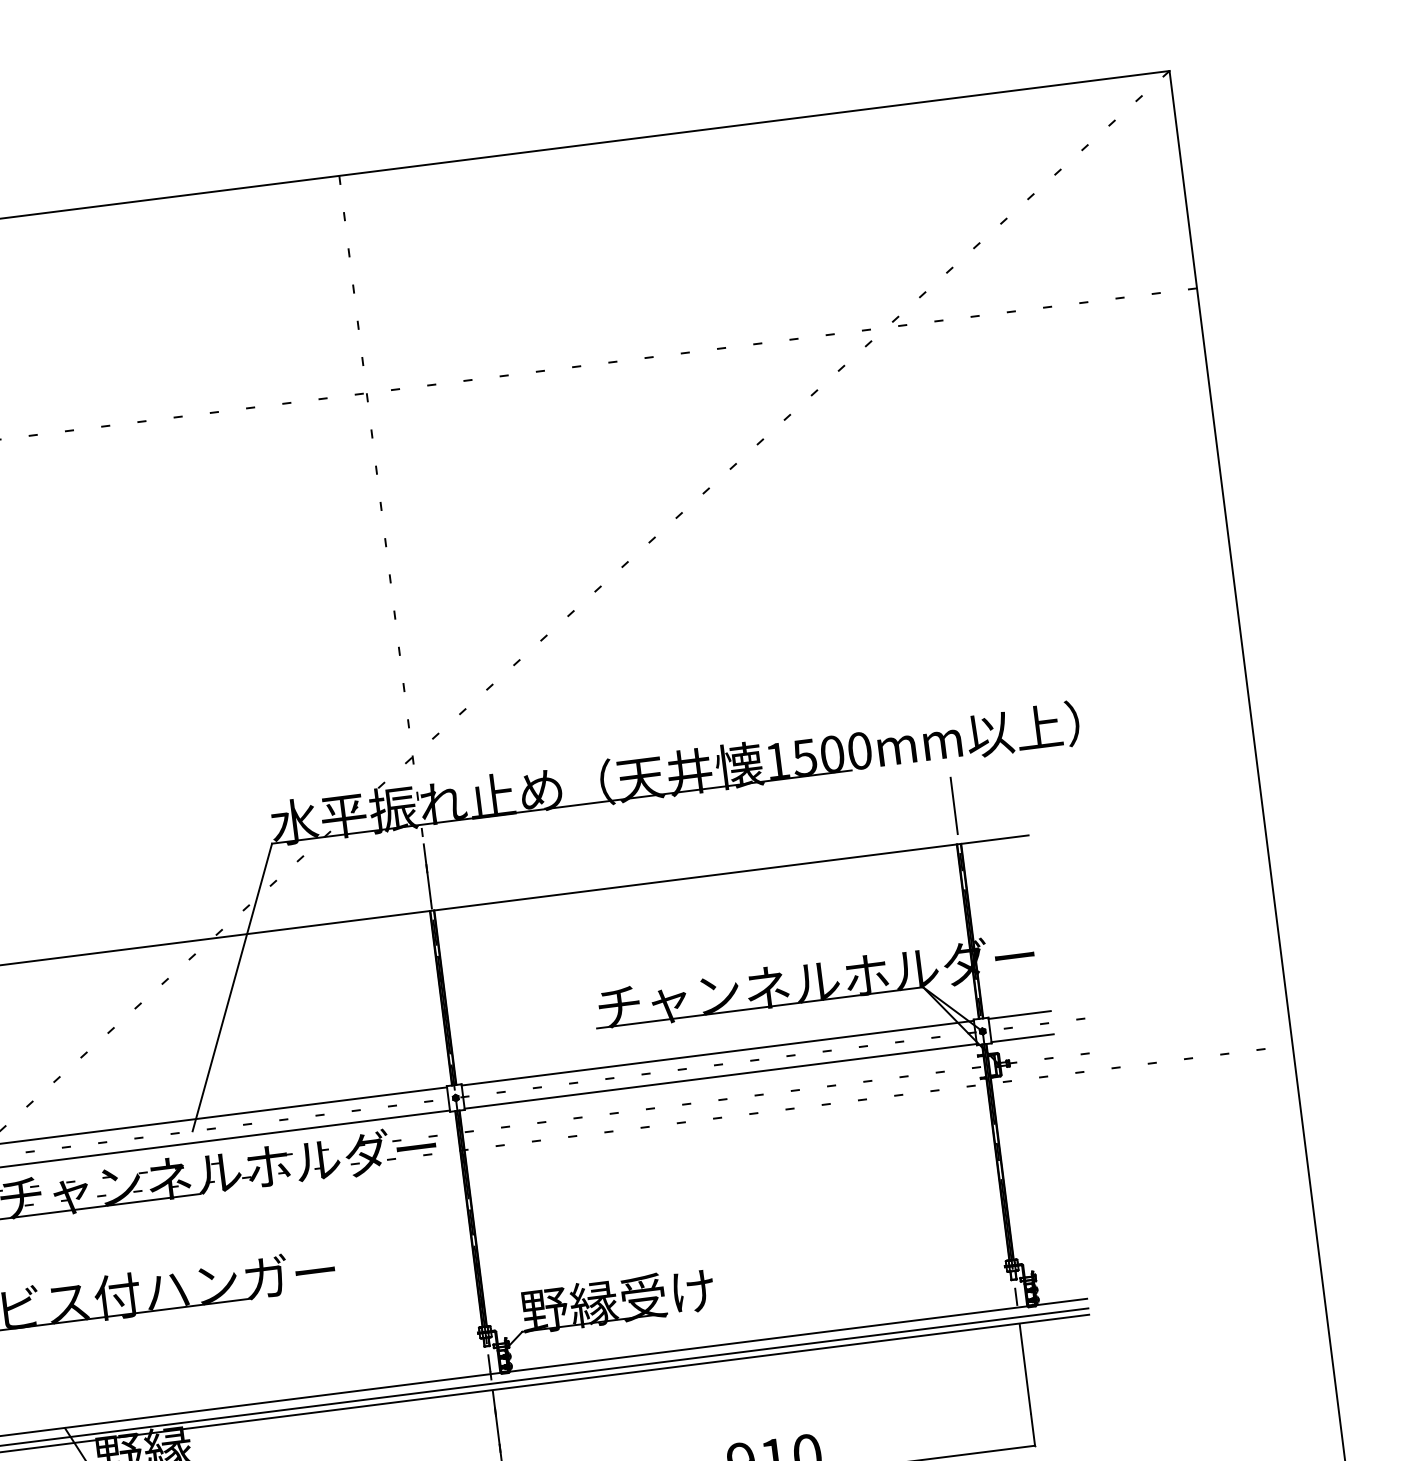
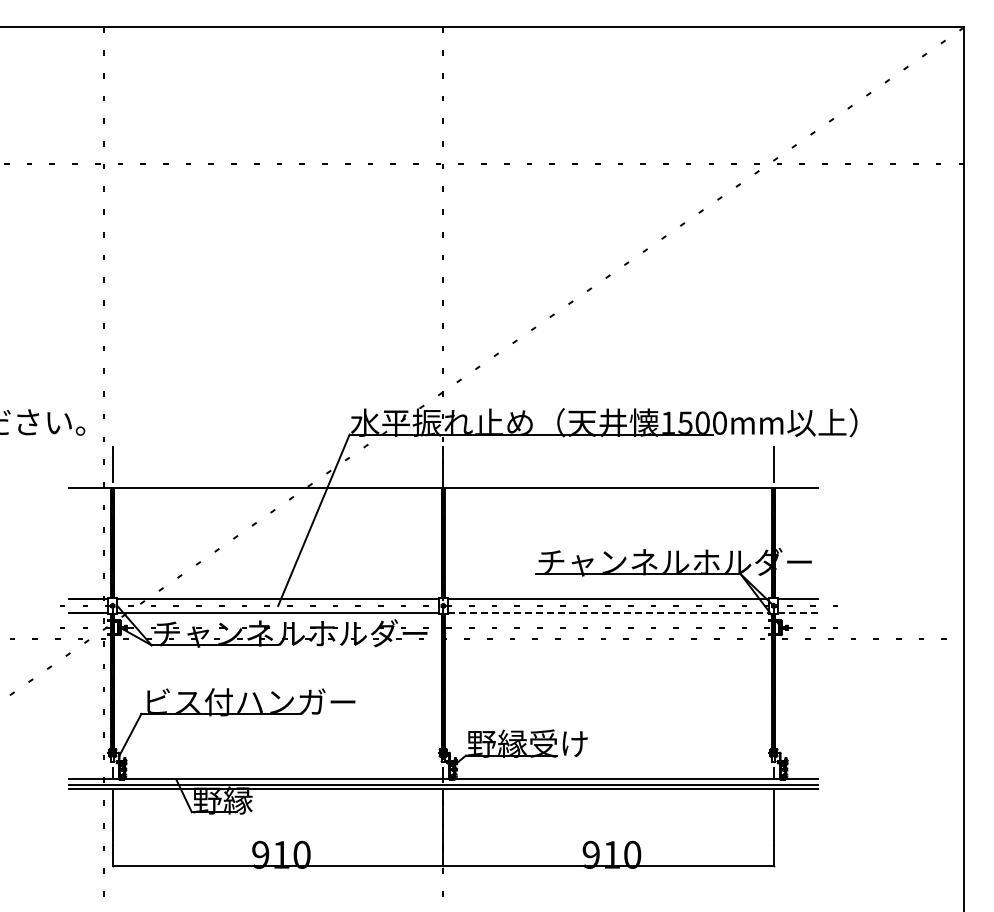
line: (1021, 1038) -> (797, 613), solid -> dashed
line: (720, 1076) -> (608, 613), solid -> dashed

